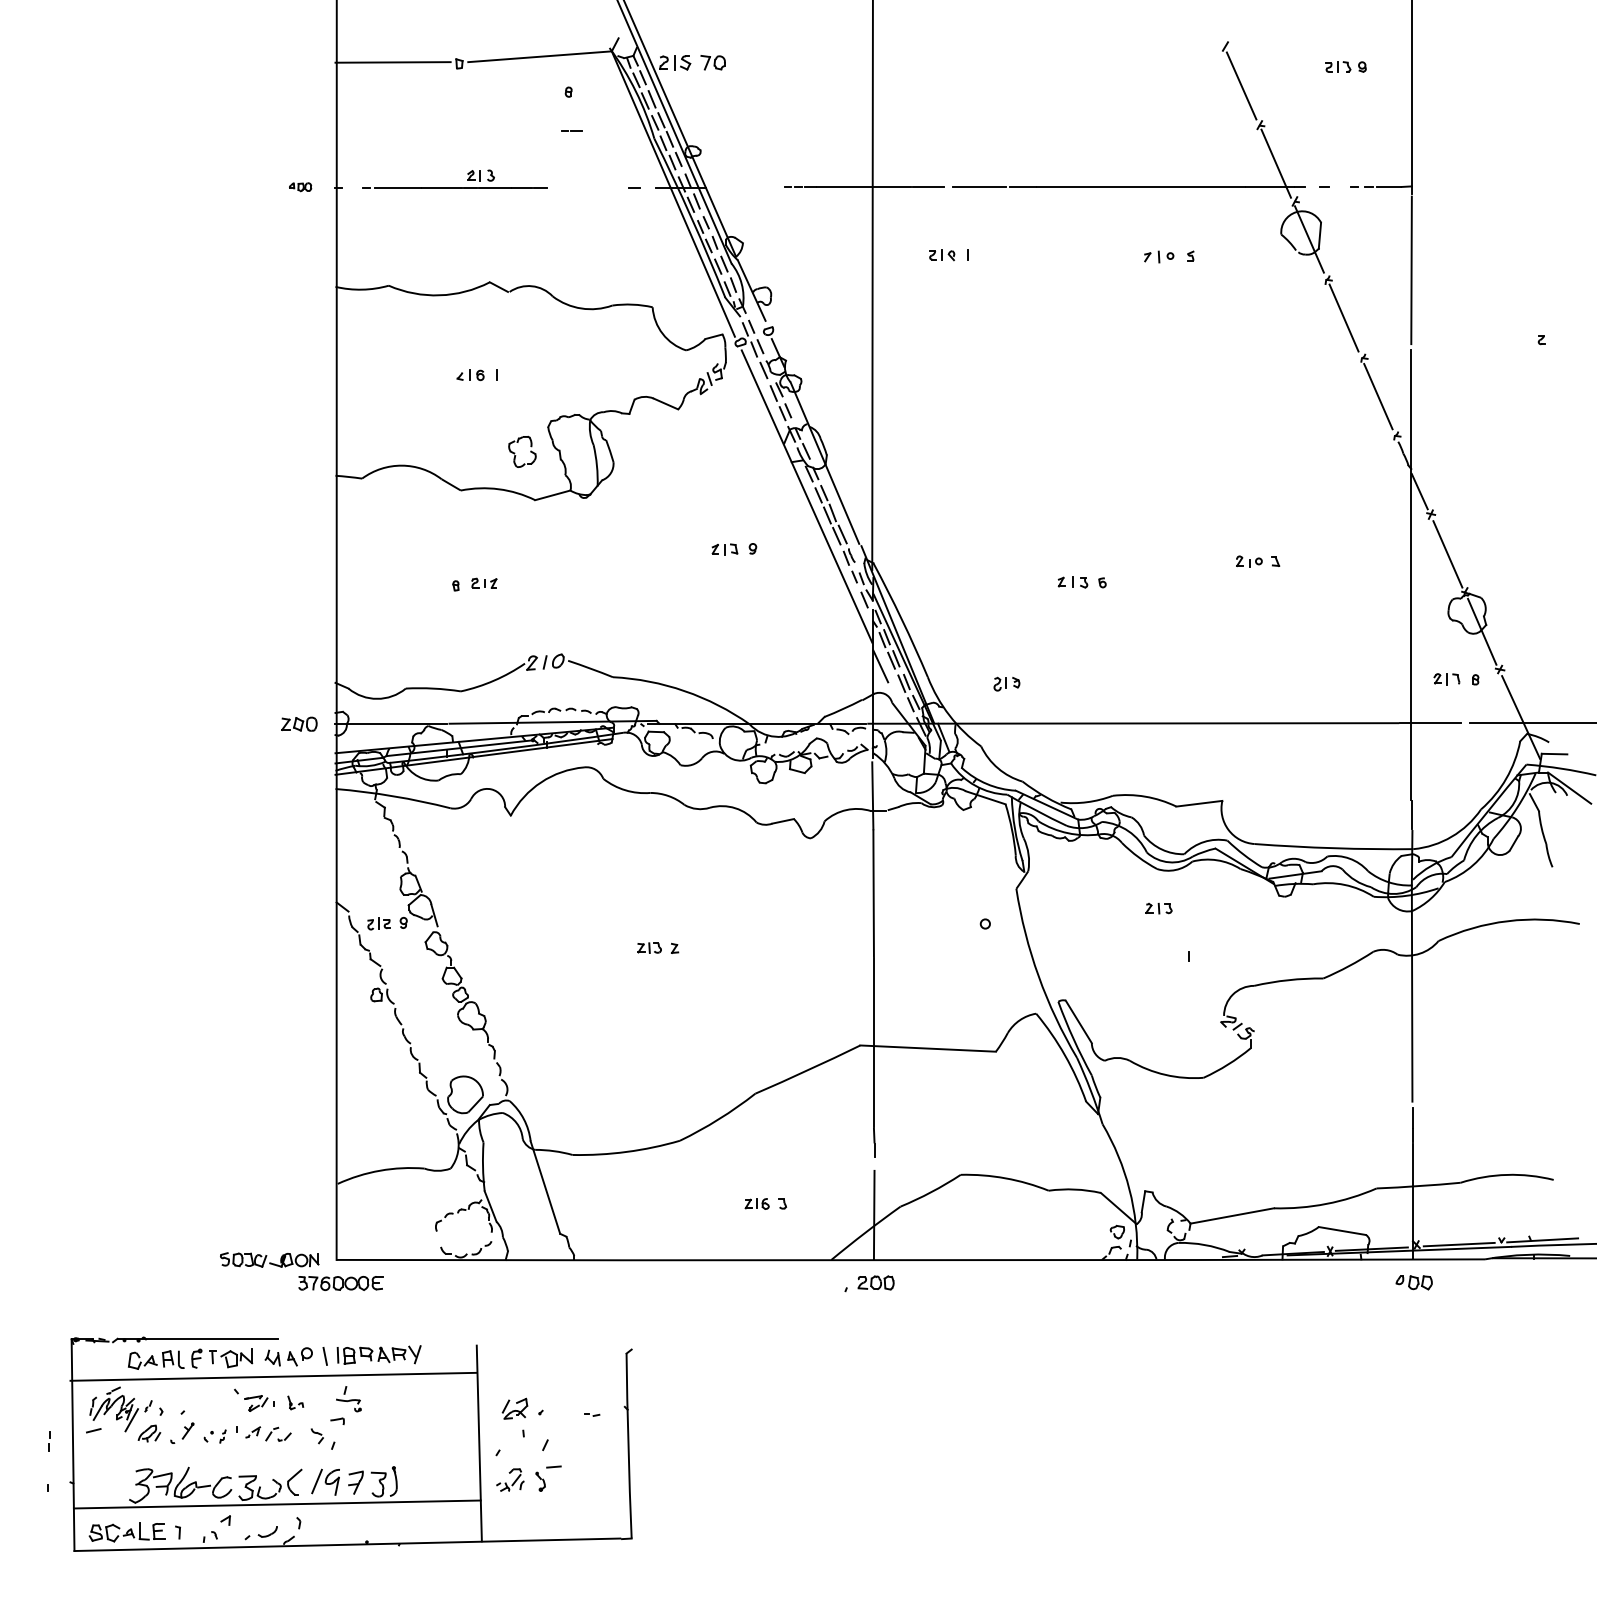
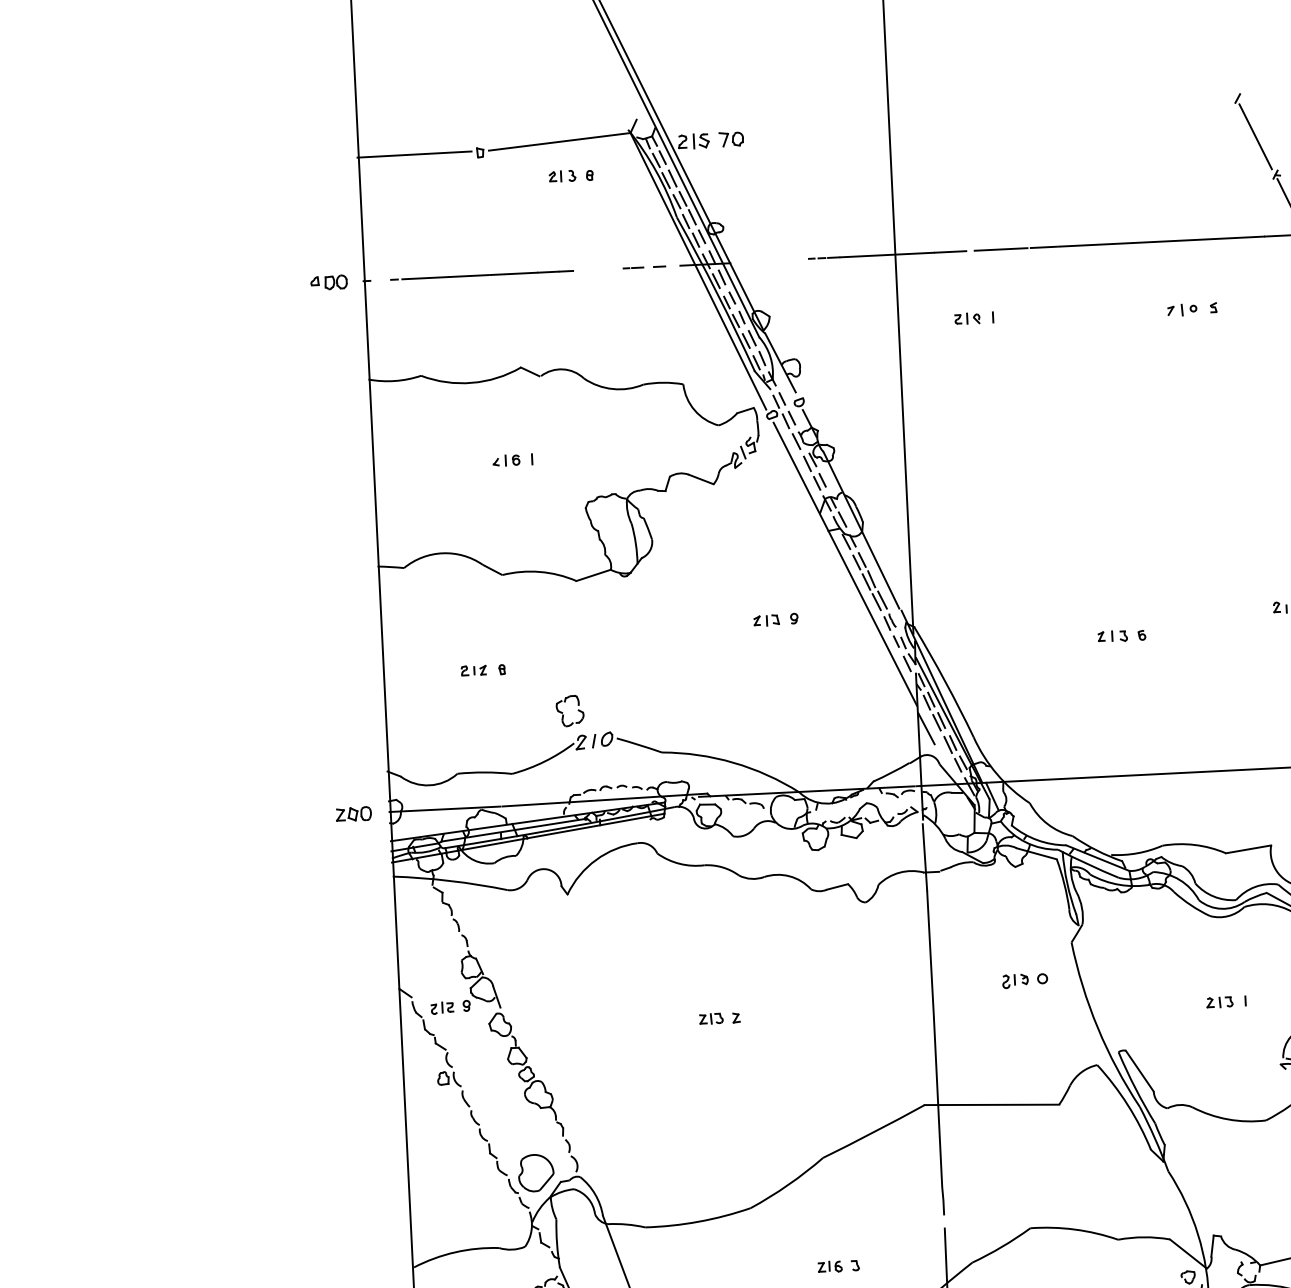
line: (571, 130) -> (632, 267), moved
part: (480, 175) -> (561, 176), moved
part: (300, 186) -> (328, 281), size x1.67
part: (516, 455) -> (564, 714), moved
part: (484, 582) -> (473, 669), moved
part: (1006, 683) -> (1015, 980), moved
part: (1158, 908) -> (1219, 1002), moved

